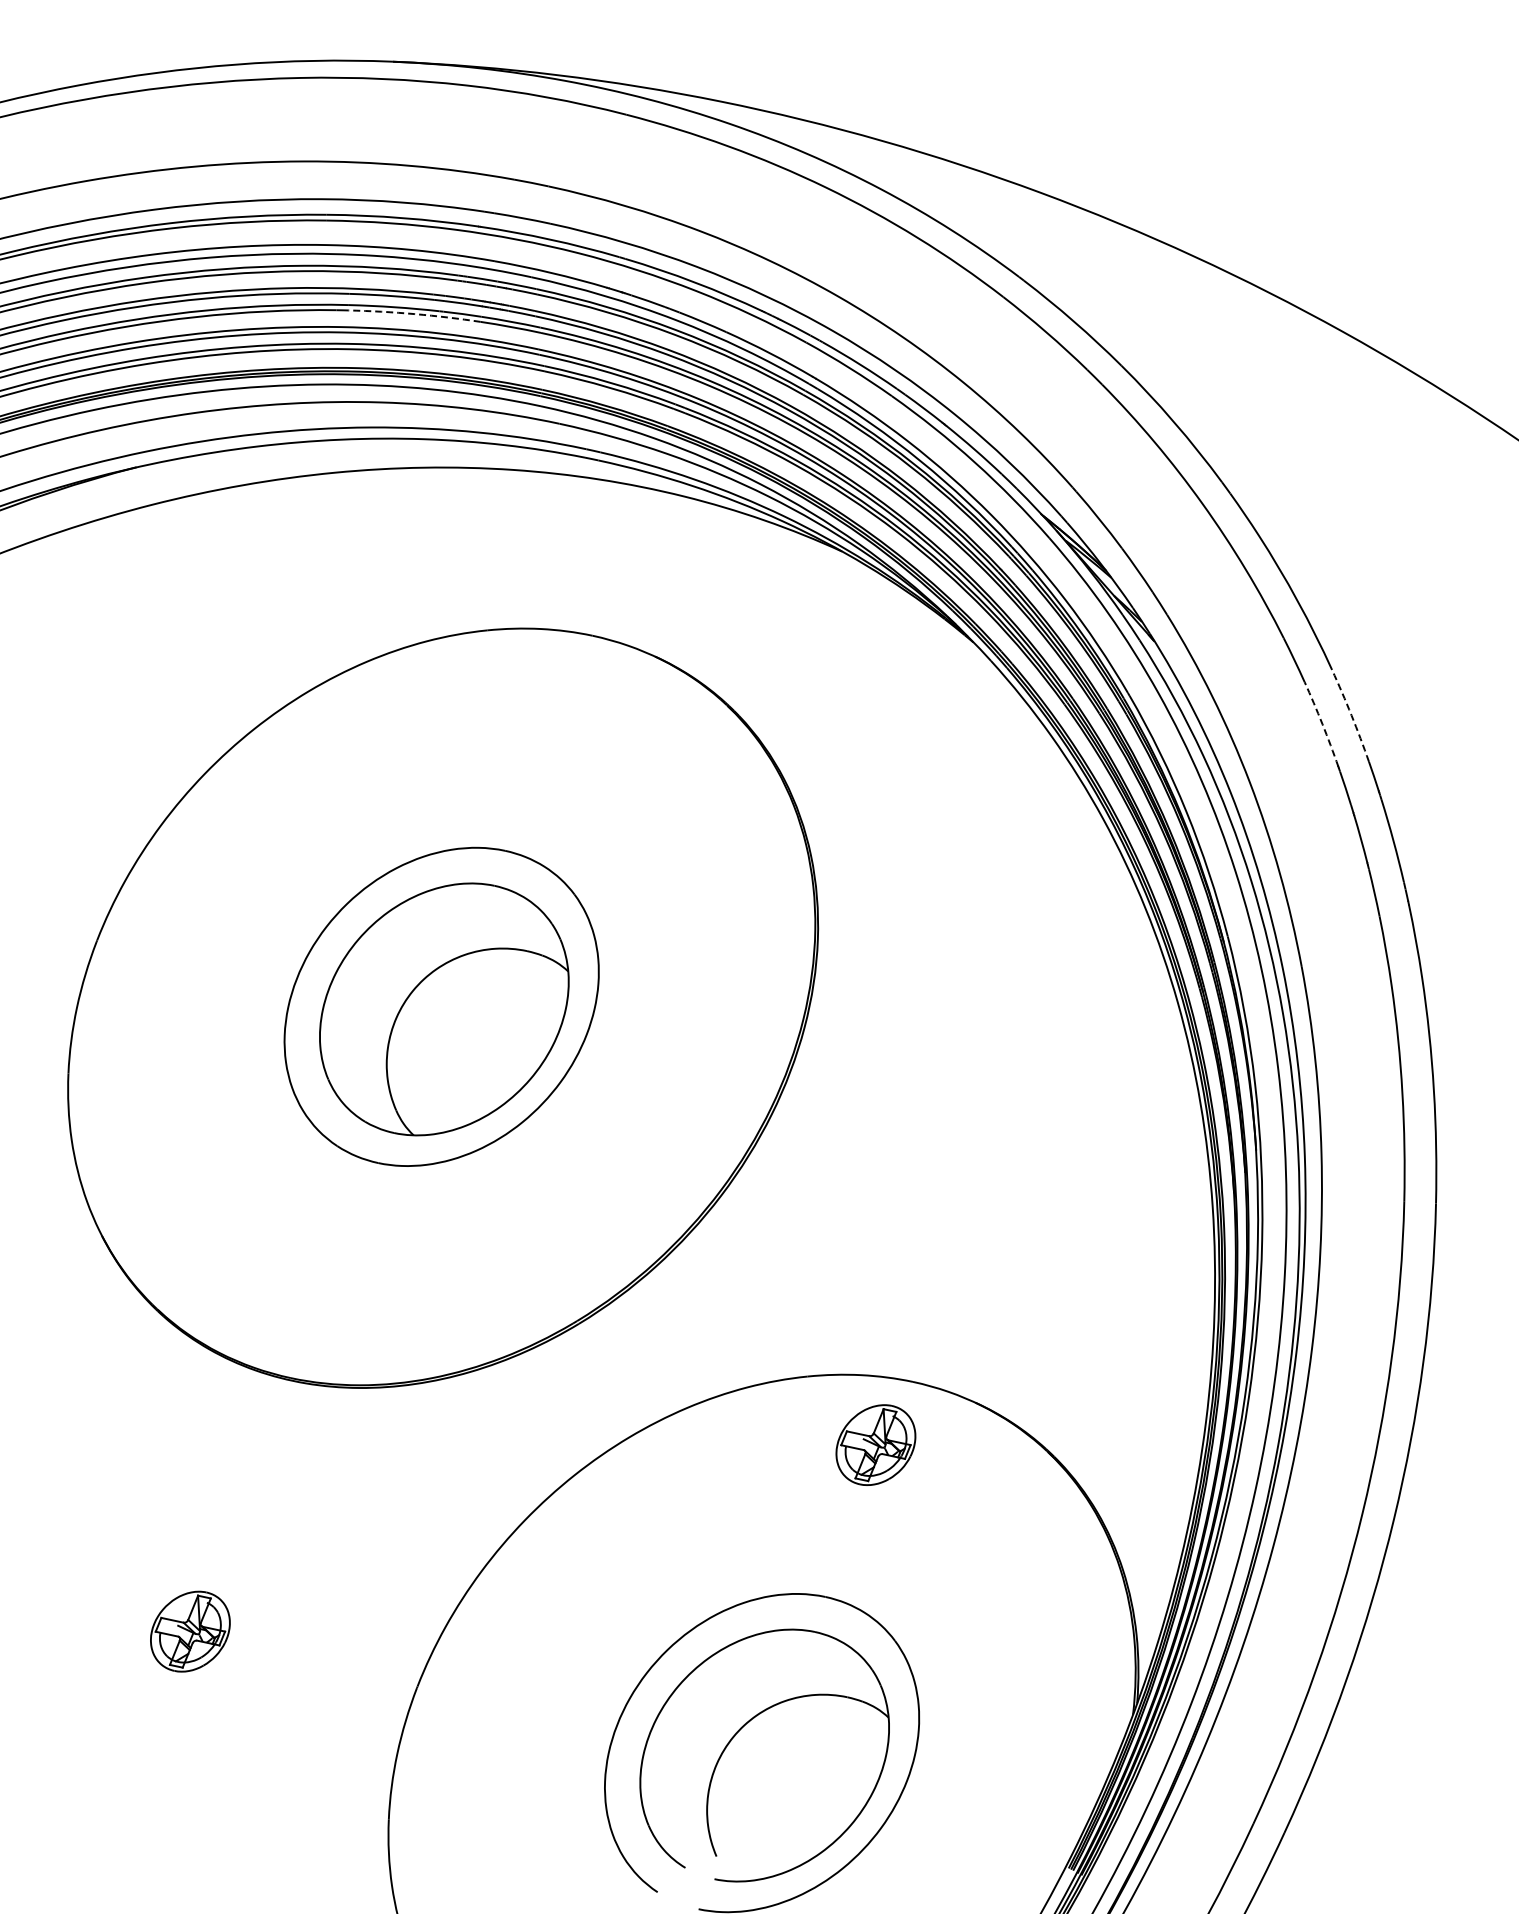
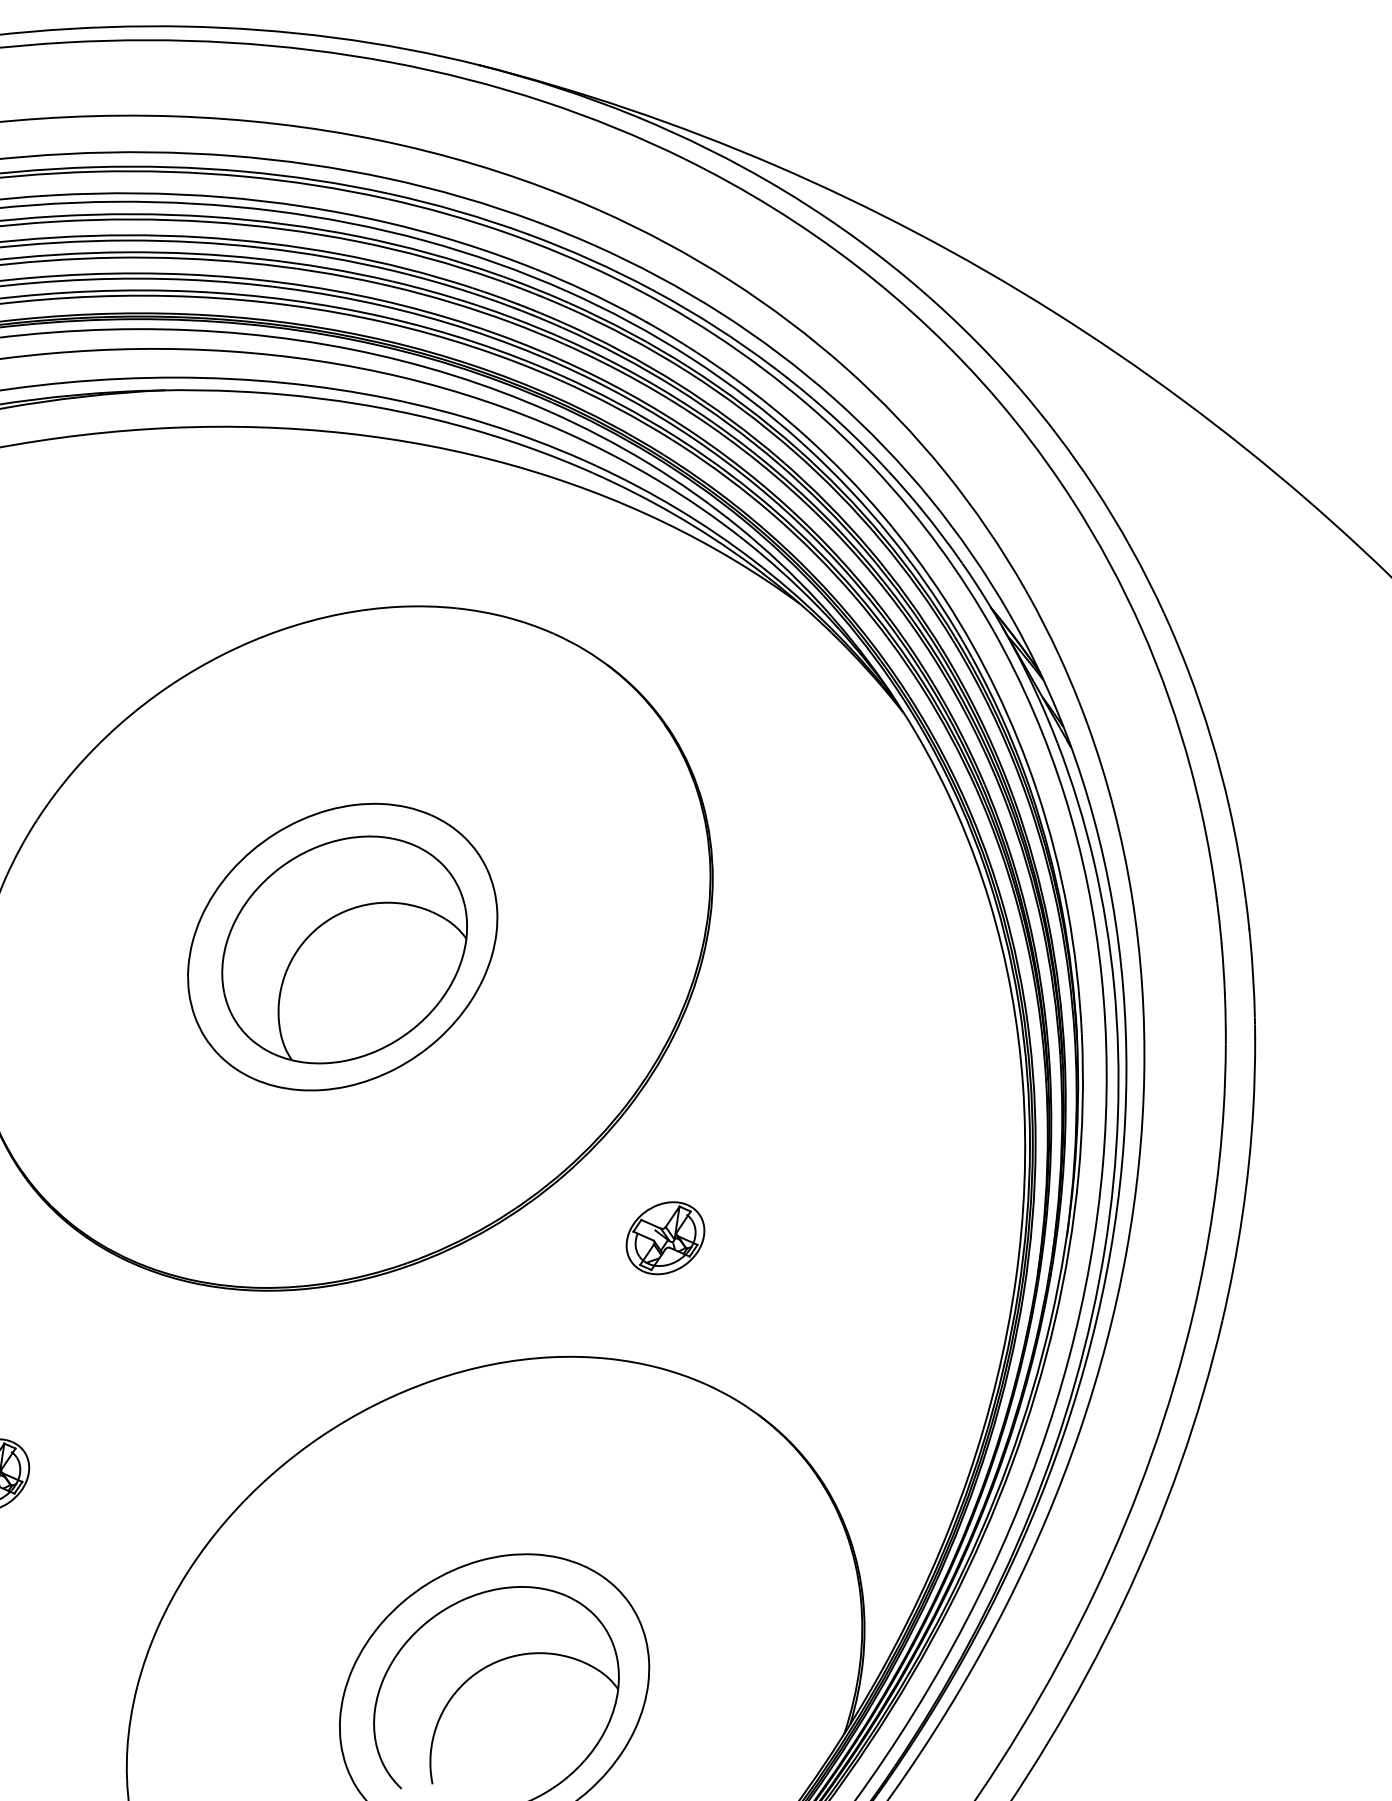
arc: (414, 314) -> (451, 302), dashed -> solid
arc: (1351, 715) -> (1238, 853), dashed -> solid
arc: (1322, 724) -> (1210, 856), dashed -> solid
part: (875, 1444) -> (665, 1237), moved

